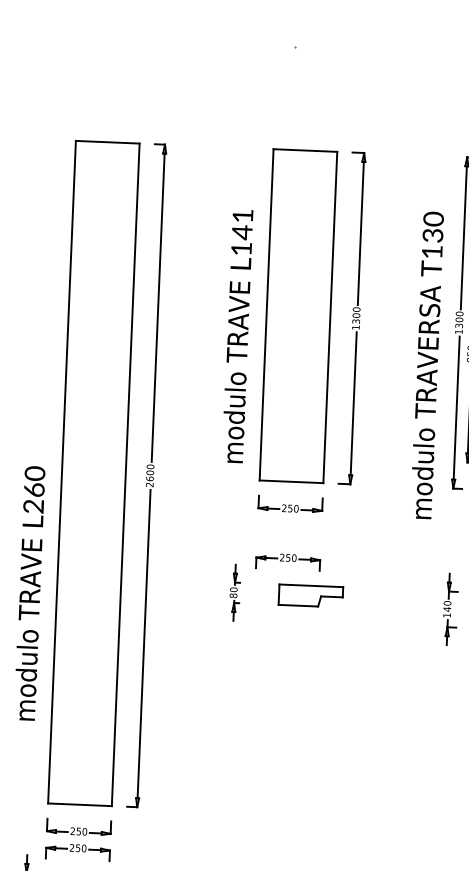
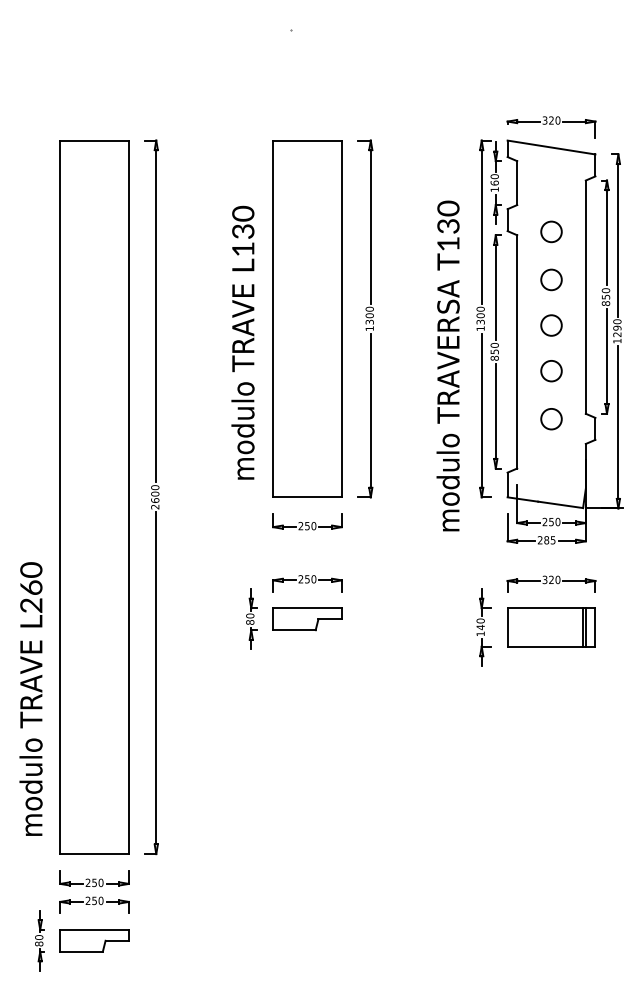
text: (242, 224) -> (243, 222), L141 -> L130
text: (29, 592) -> (30, 698), moved
part: (310, 596) -> (307, 619), moved

